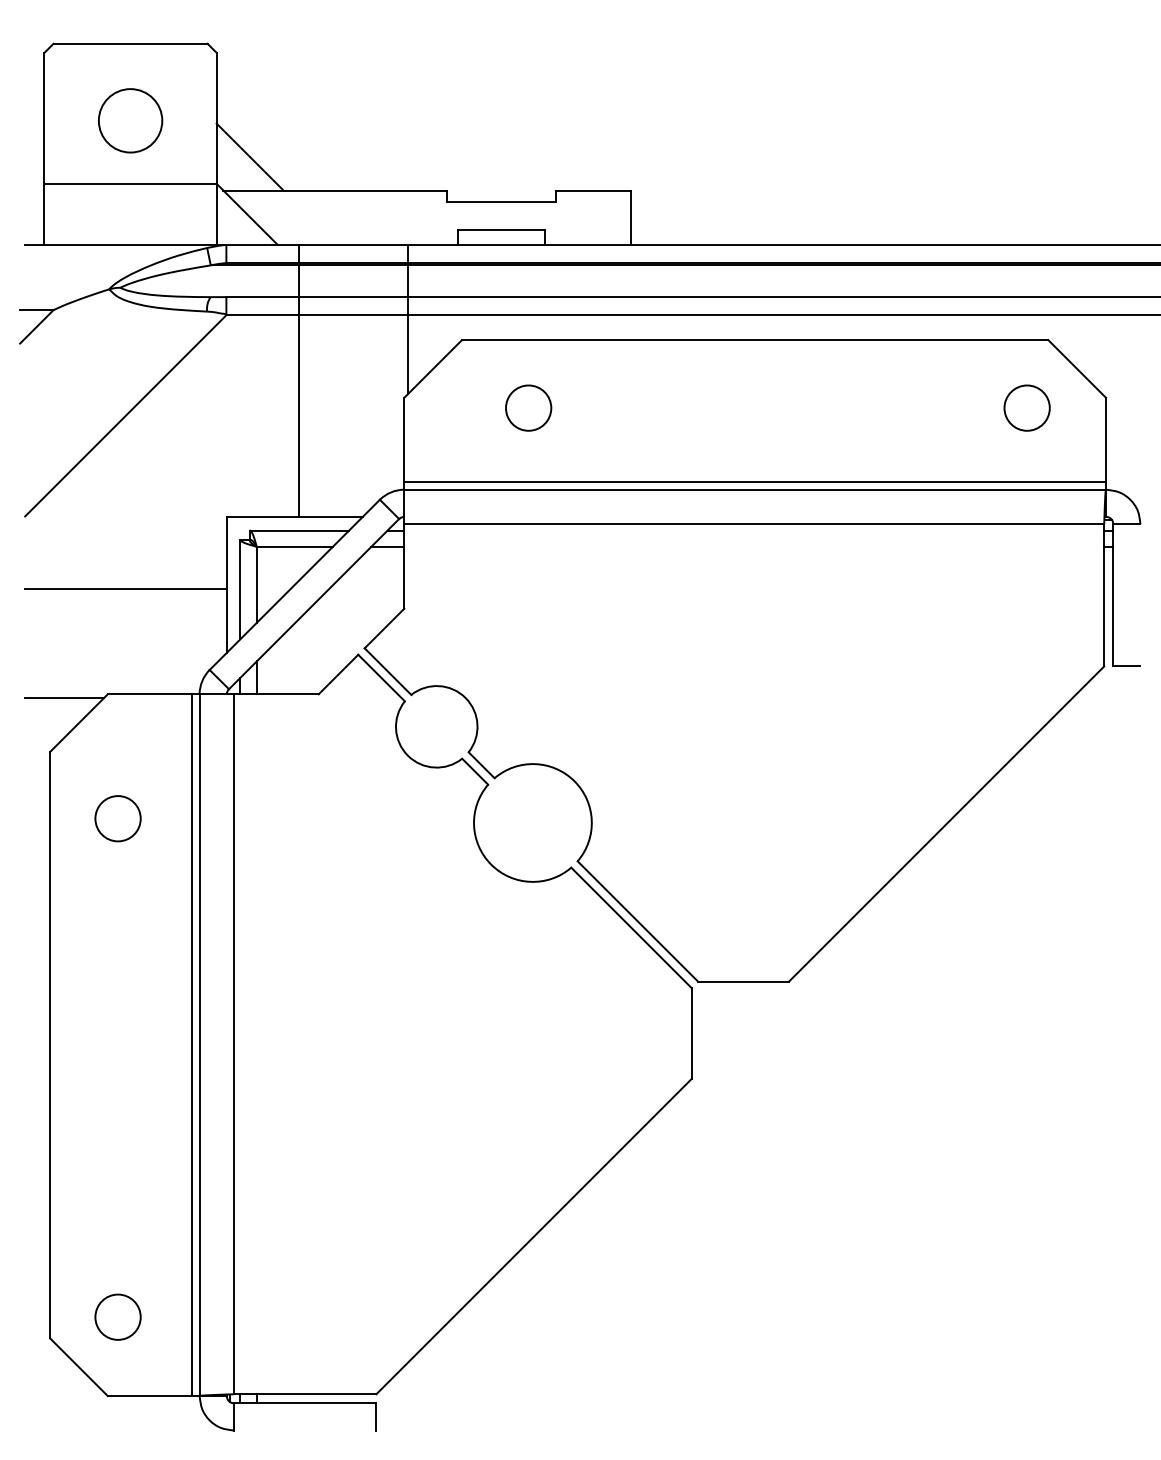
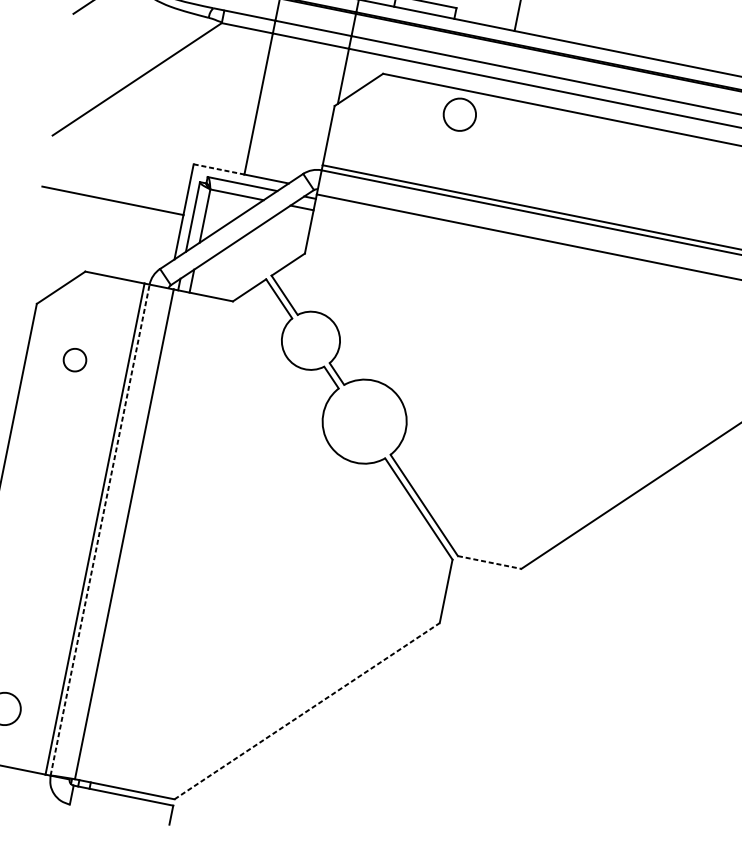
circle: (528, 407) -> (459, 114), moved
line: (263, 516) -> (219, 169), solid -> dashed
line: (64, 698) -> (54, 268), removed
circle: (117, 818) -> (74, 359), size x0.7
line: (744, 981) -> (490, 562), solid -> dashed
line: (199, 1045) -> (99, 530), solid -> dashed
line: (534, 1236) -> (307, 711), solid -> dashed

